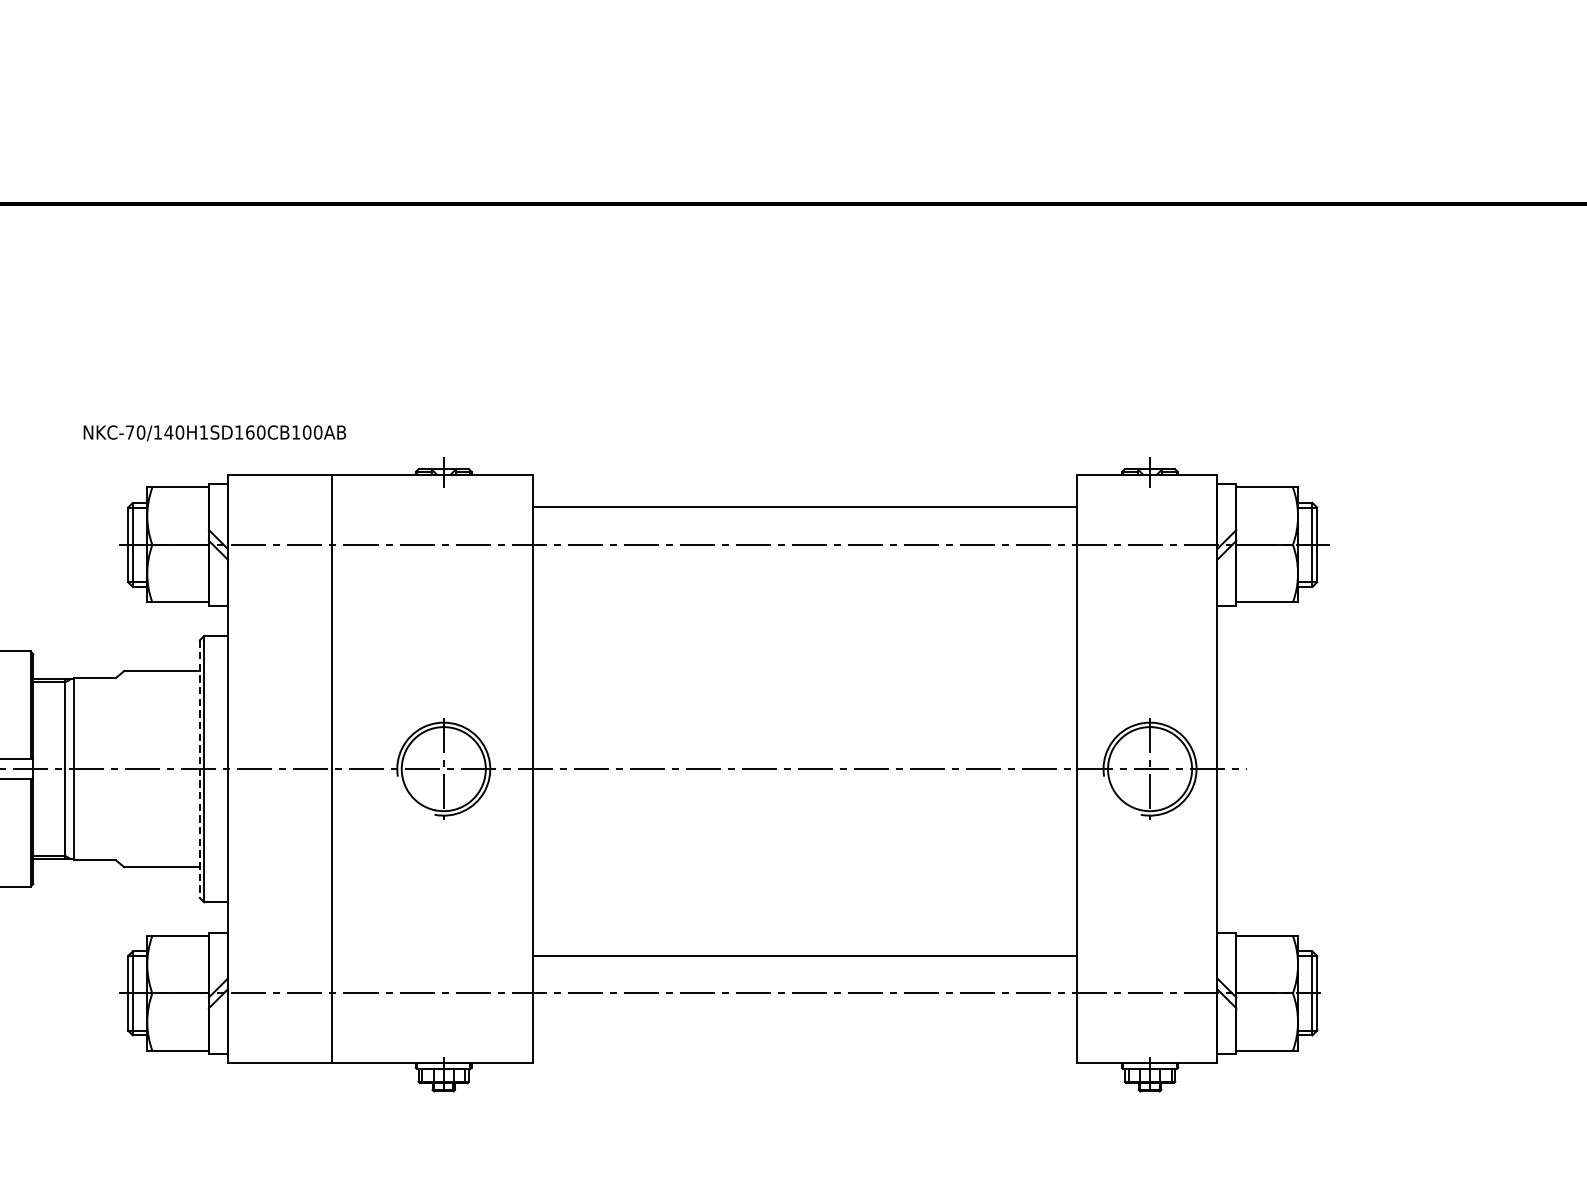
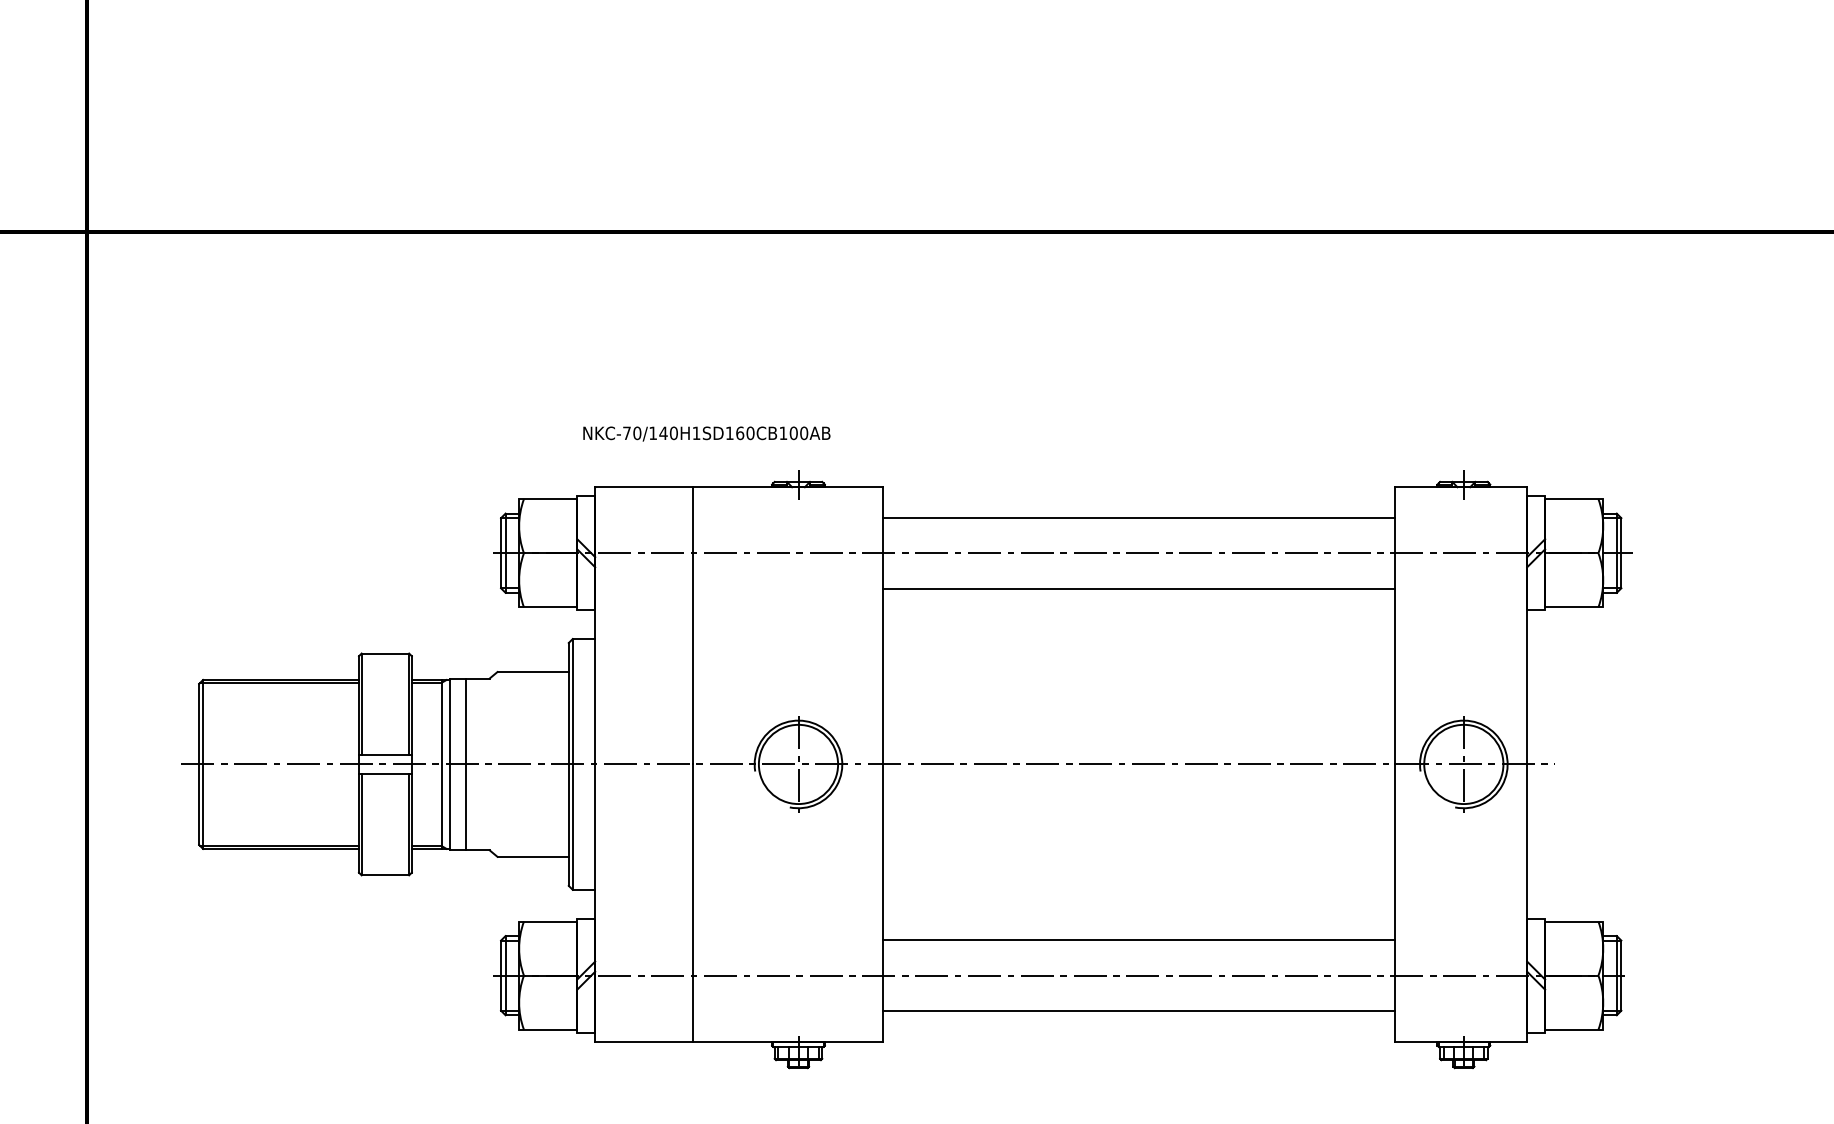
text: (214, 432) -> (706, 433), moved
line: (804, 582) -> (1138, 588), added
line: (90, 769) -> (465, 764), added
line: (199, 769) -> (568, 764), dashed -> solid
line: (804, 1031) -> (1138, 1011), added

